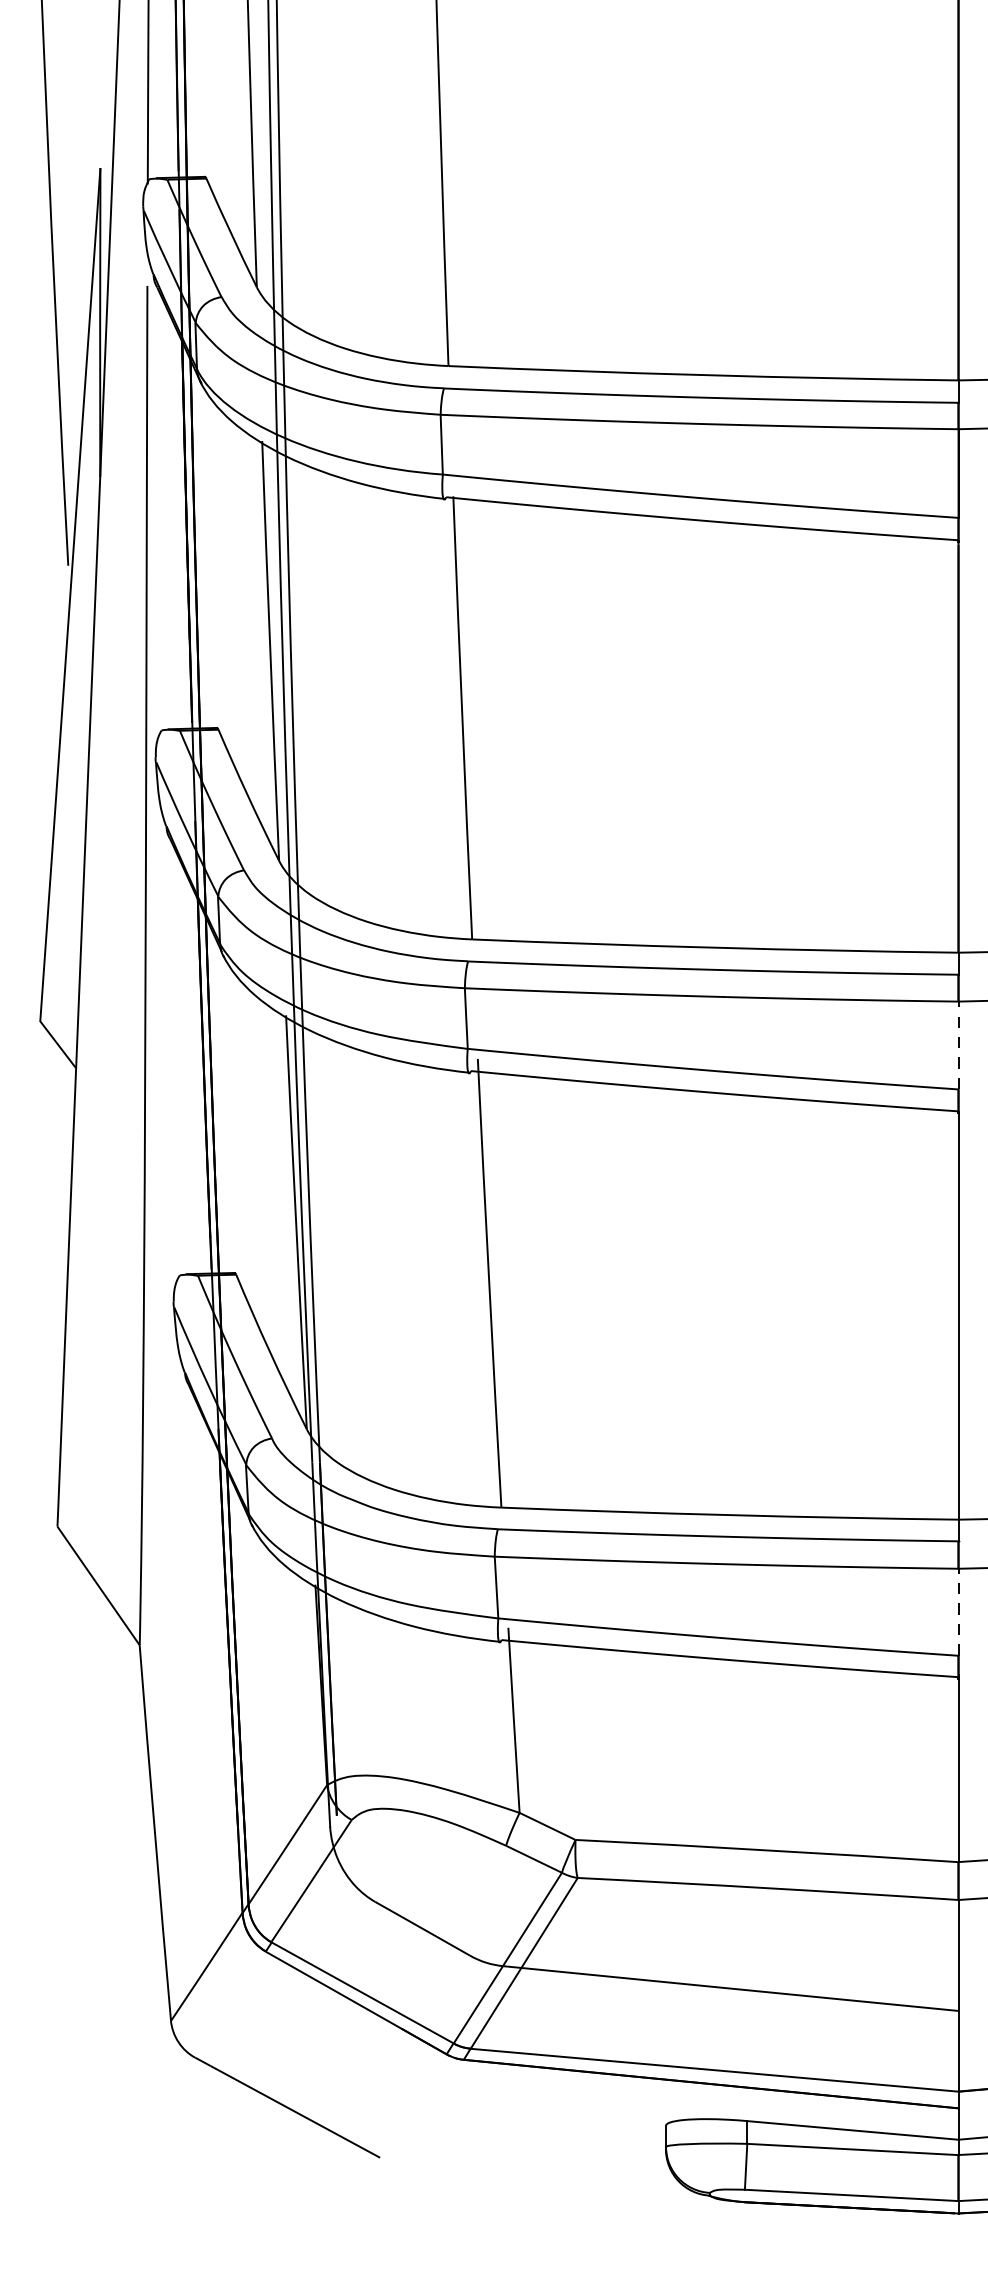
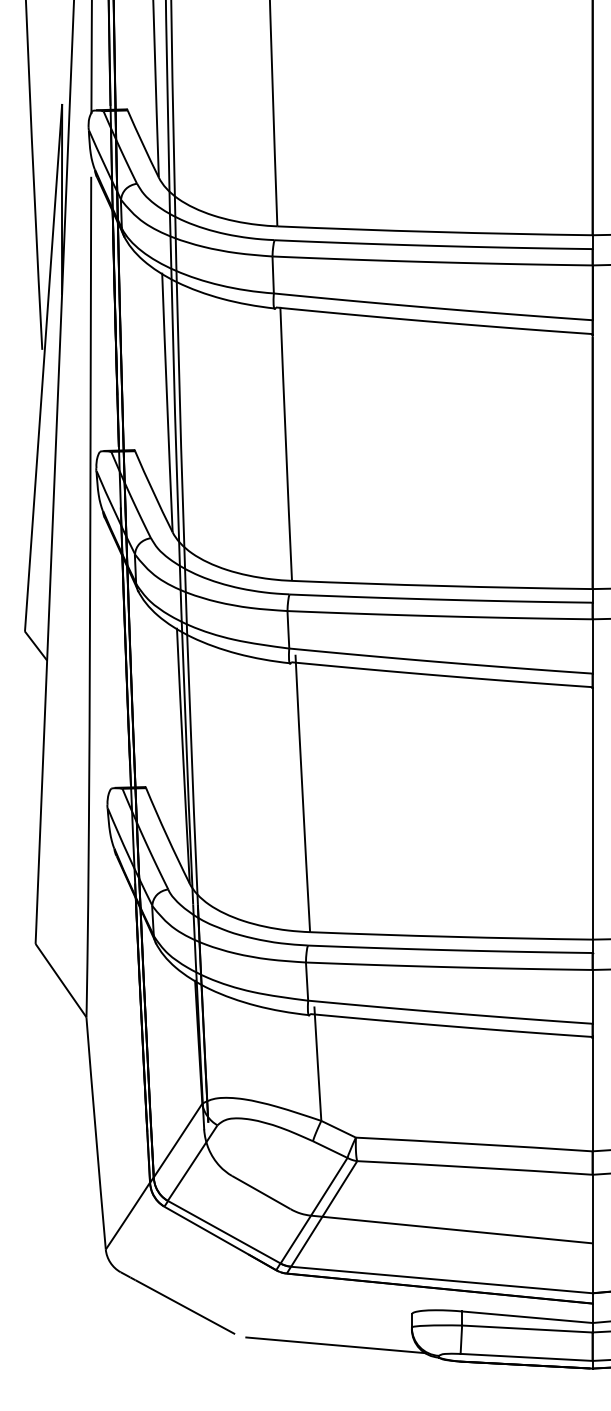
line: (958, 1043) -> (592, 645), dashed -> solid
line: (958, 1611) -> (592, 996), dashed -> solid
line: (542, 2176) -> (335, 1345), added

